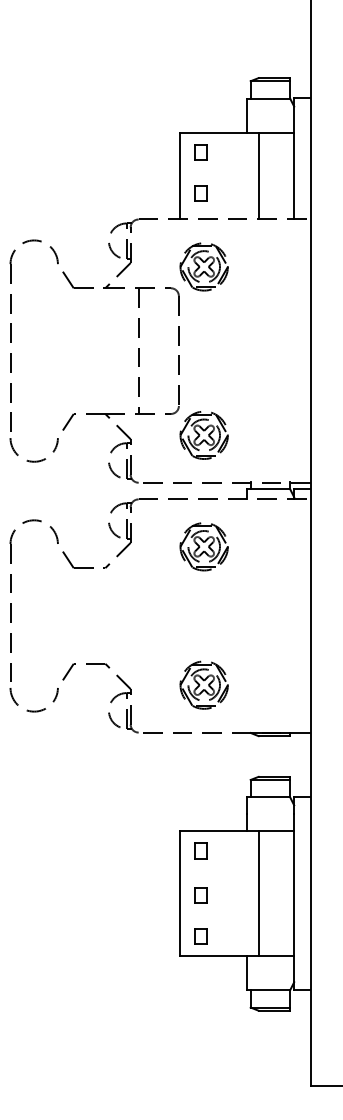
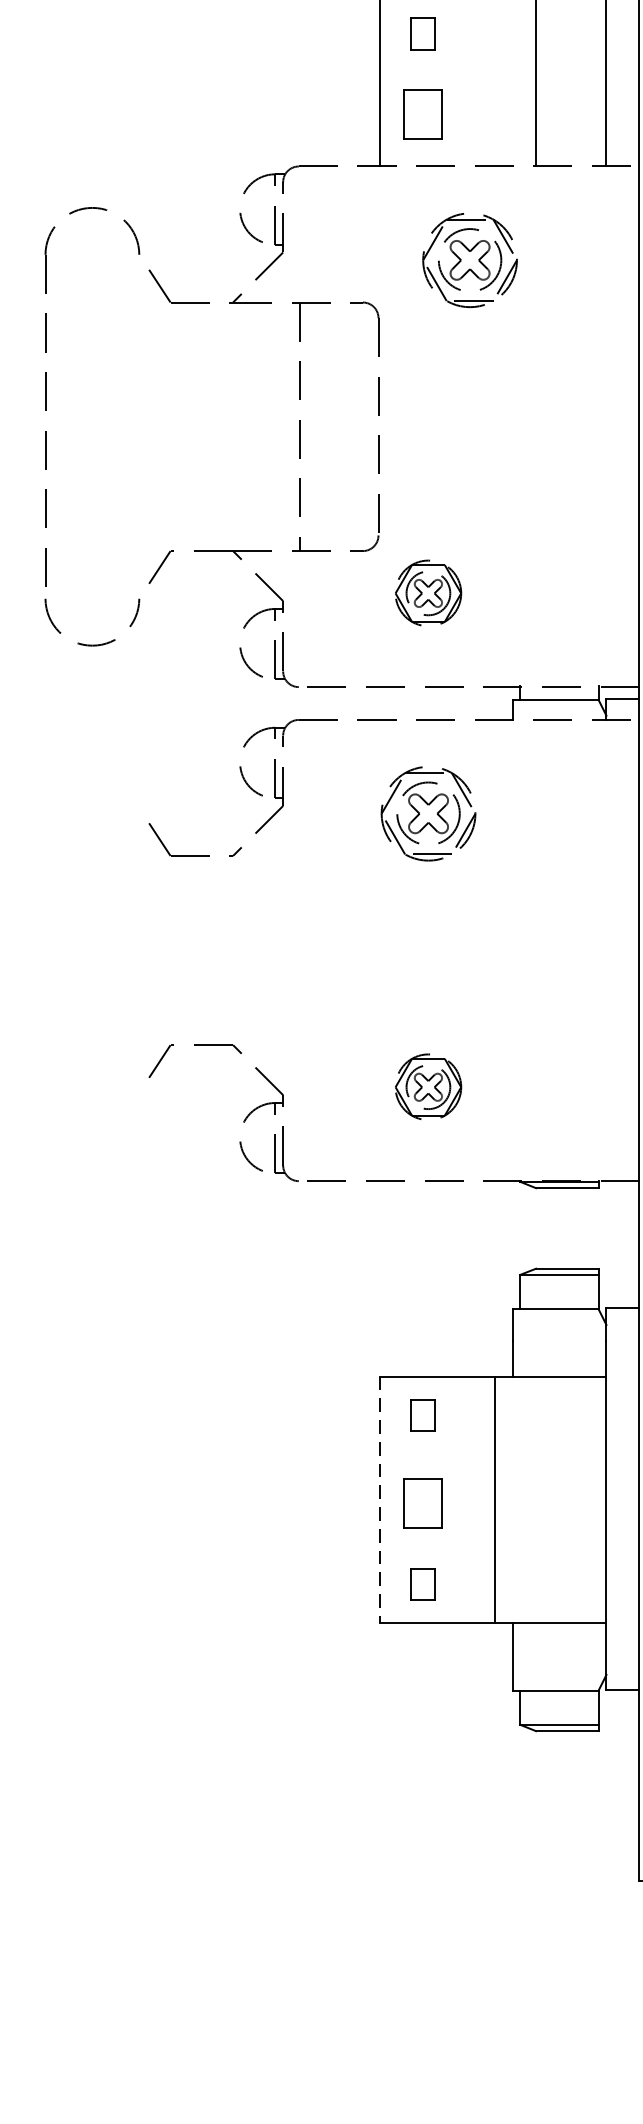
part: (200, 193) -> (421, 115), size x1.6
part: (203, 266) -> (468, 259), moved
part: (203, 435) -> (427, 593), size x0.7
part: (11, 615) -> (47, 949), removed
part: (203, 684) -> (427, 1086), size x0.7
line: (258, 893) -> (494, 1499), moved
line: (179, 894) -> (379, 1501), solid -> dashed
part: (200, 895) -> (421, 1503), size x1.6

